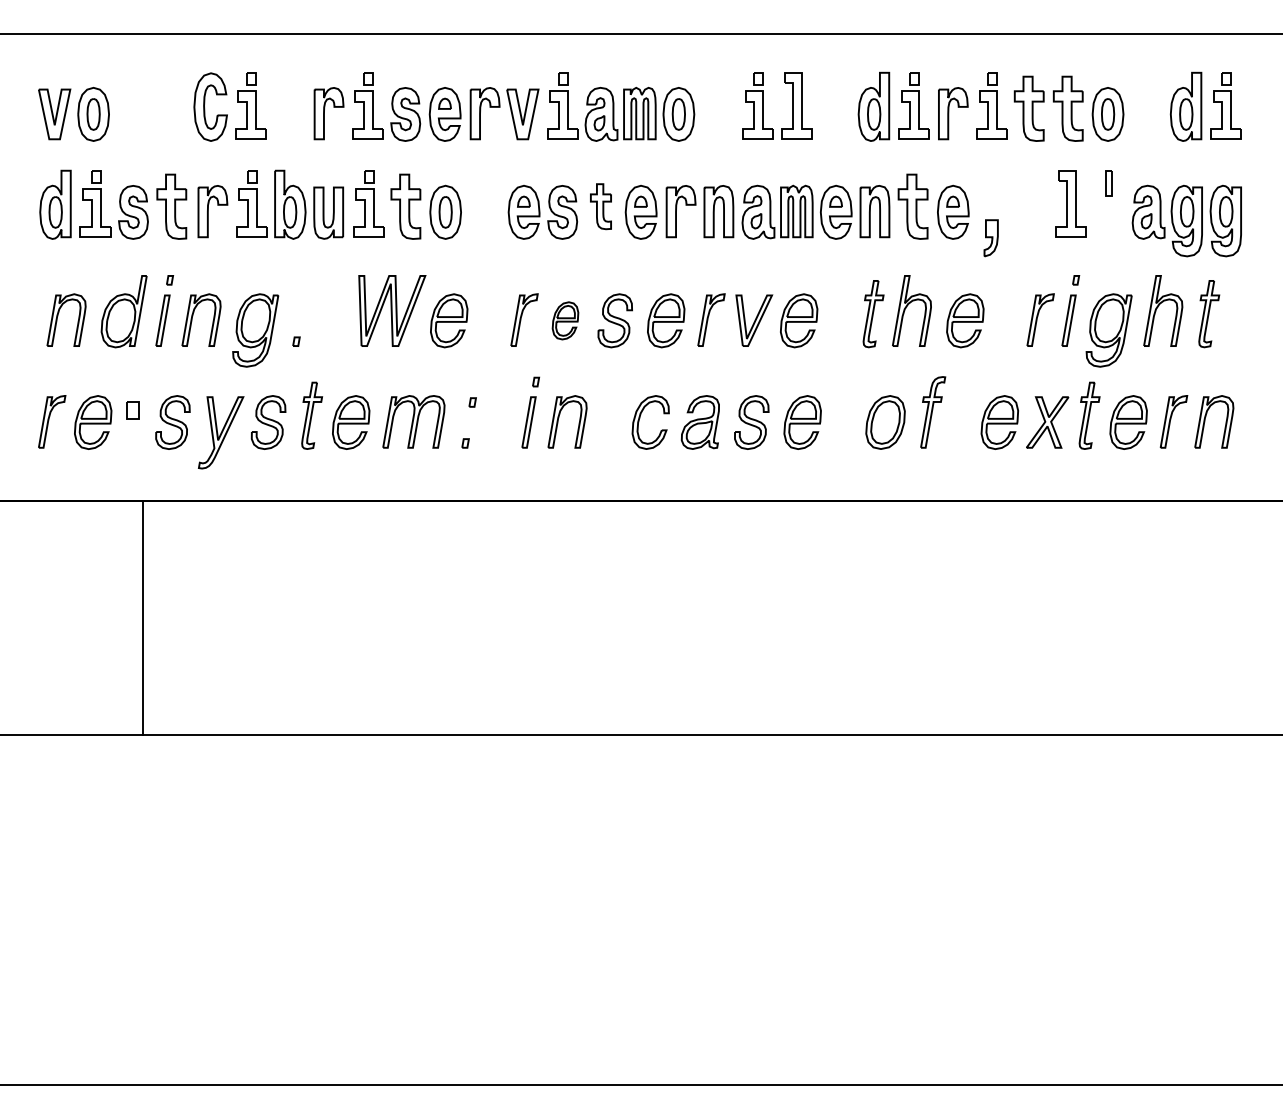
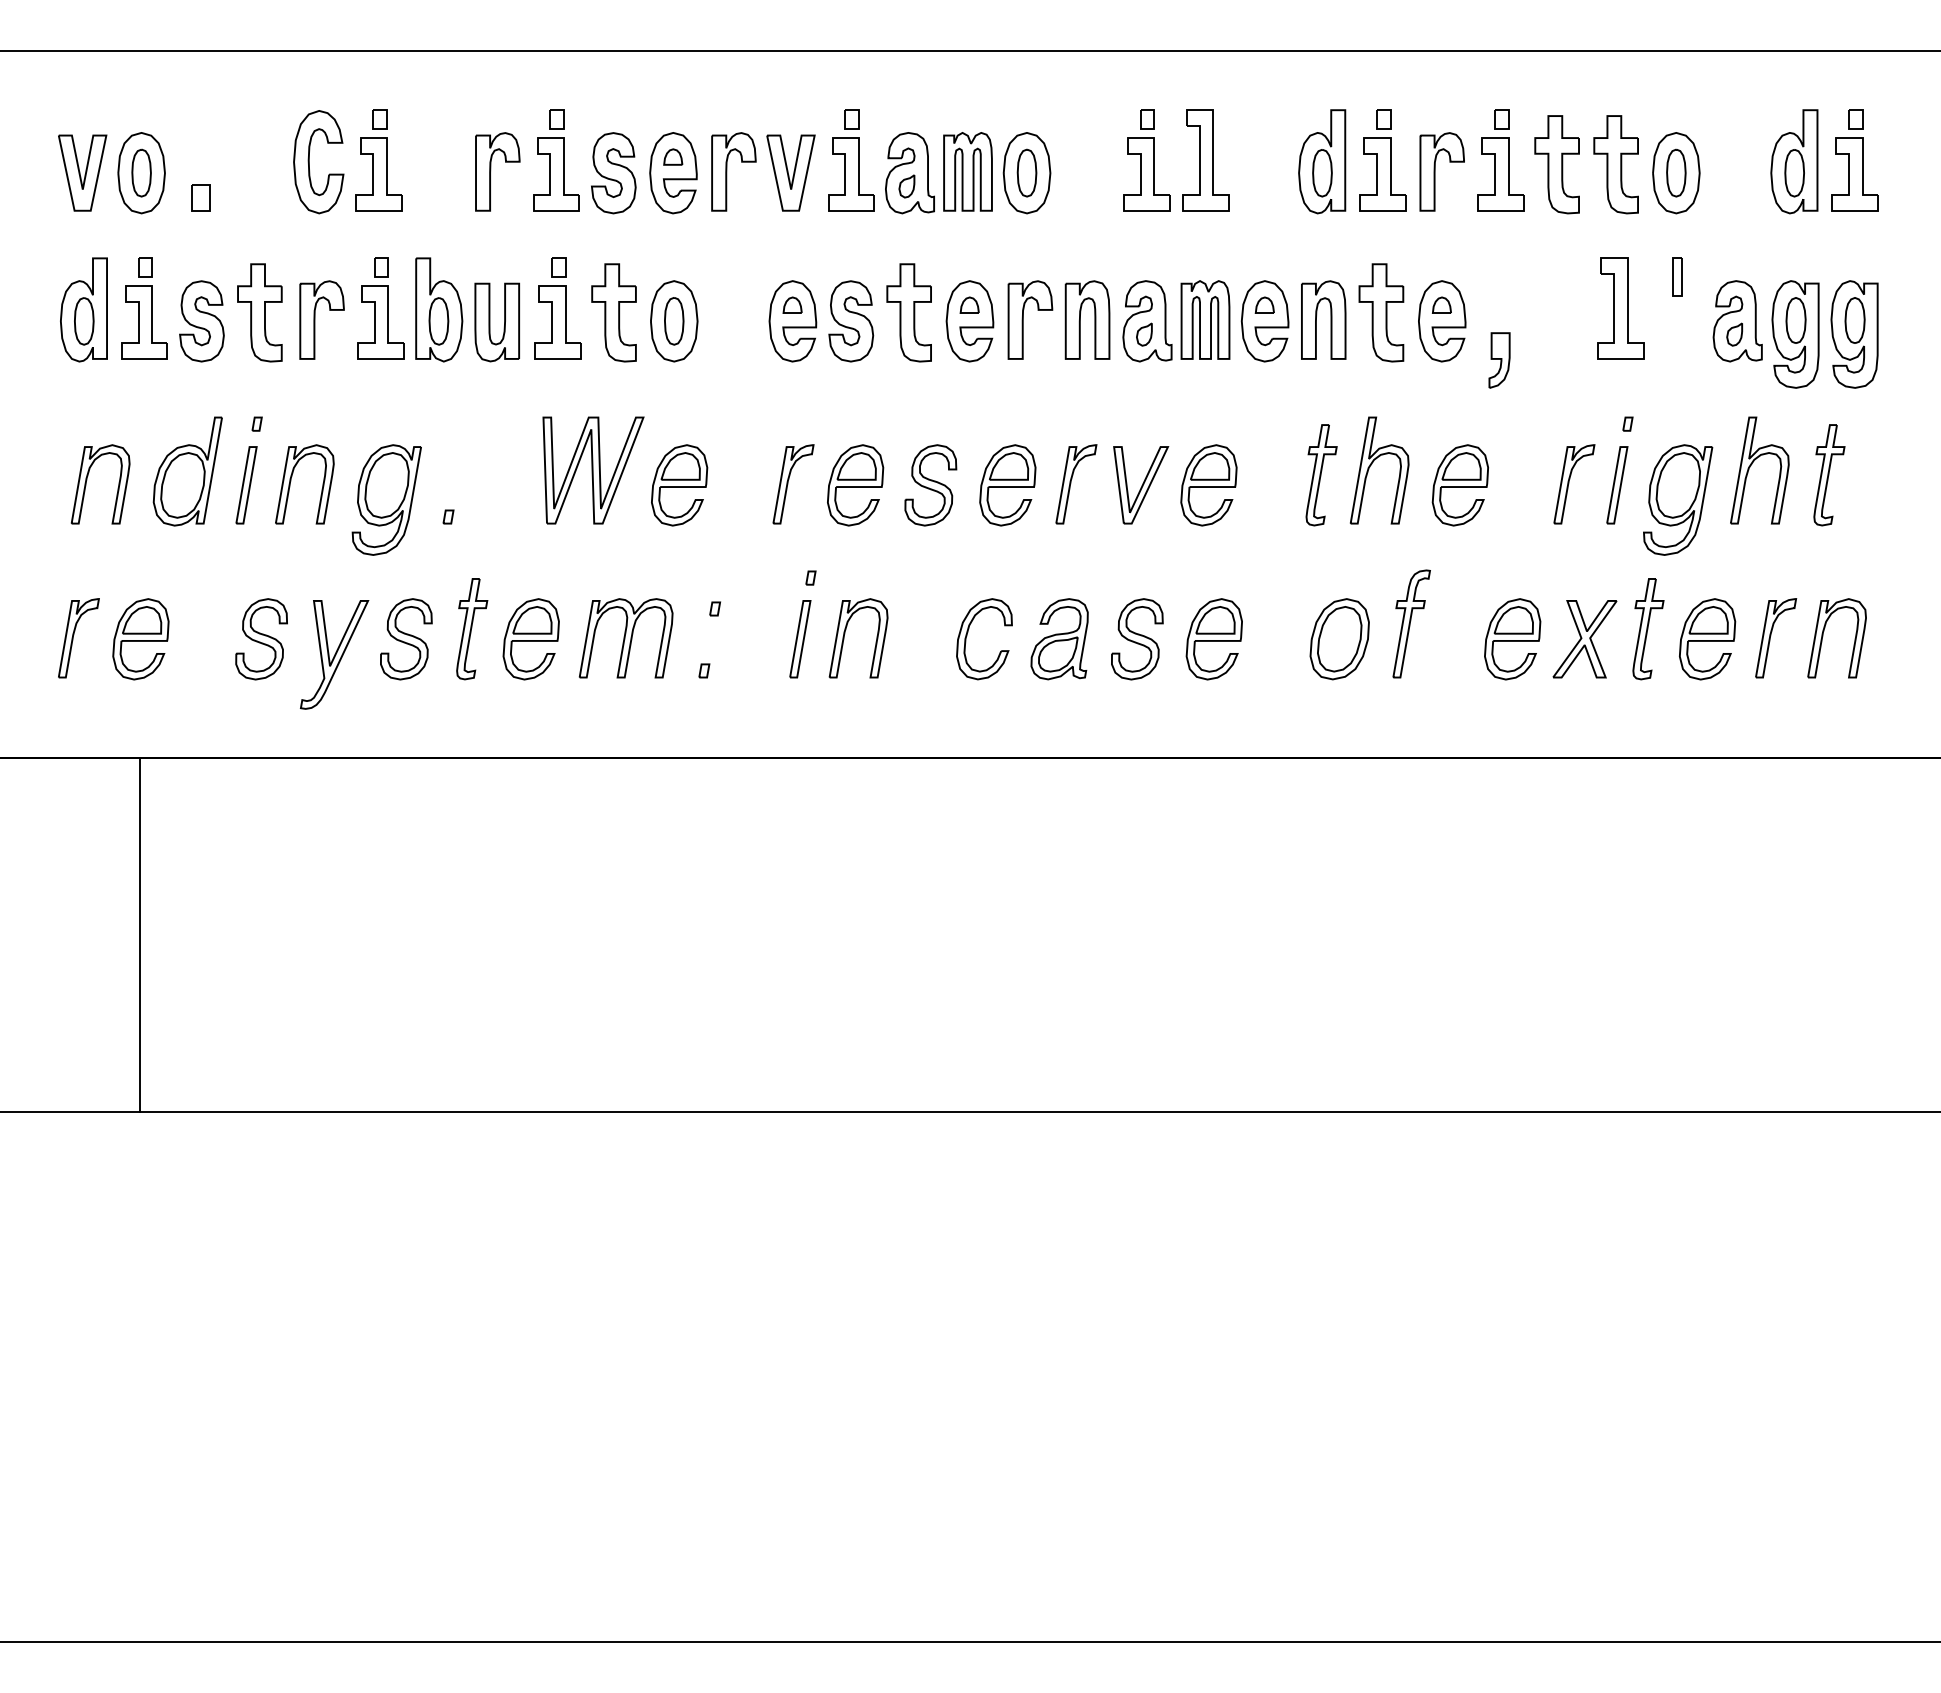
part: (600, 206) -> (908, 312), size x1.43
part: (565, 320) -> (855, 484), size x1.43
part: (132, 410) -> (200, 197), moved
line: (143, 617) -> (139, 934), moved

